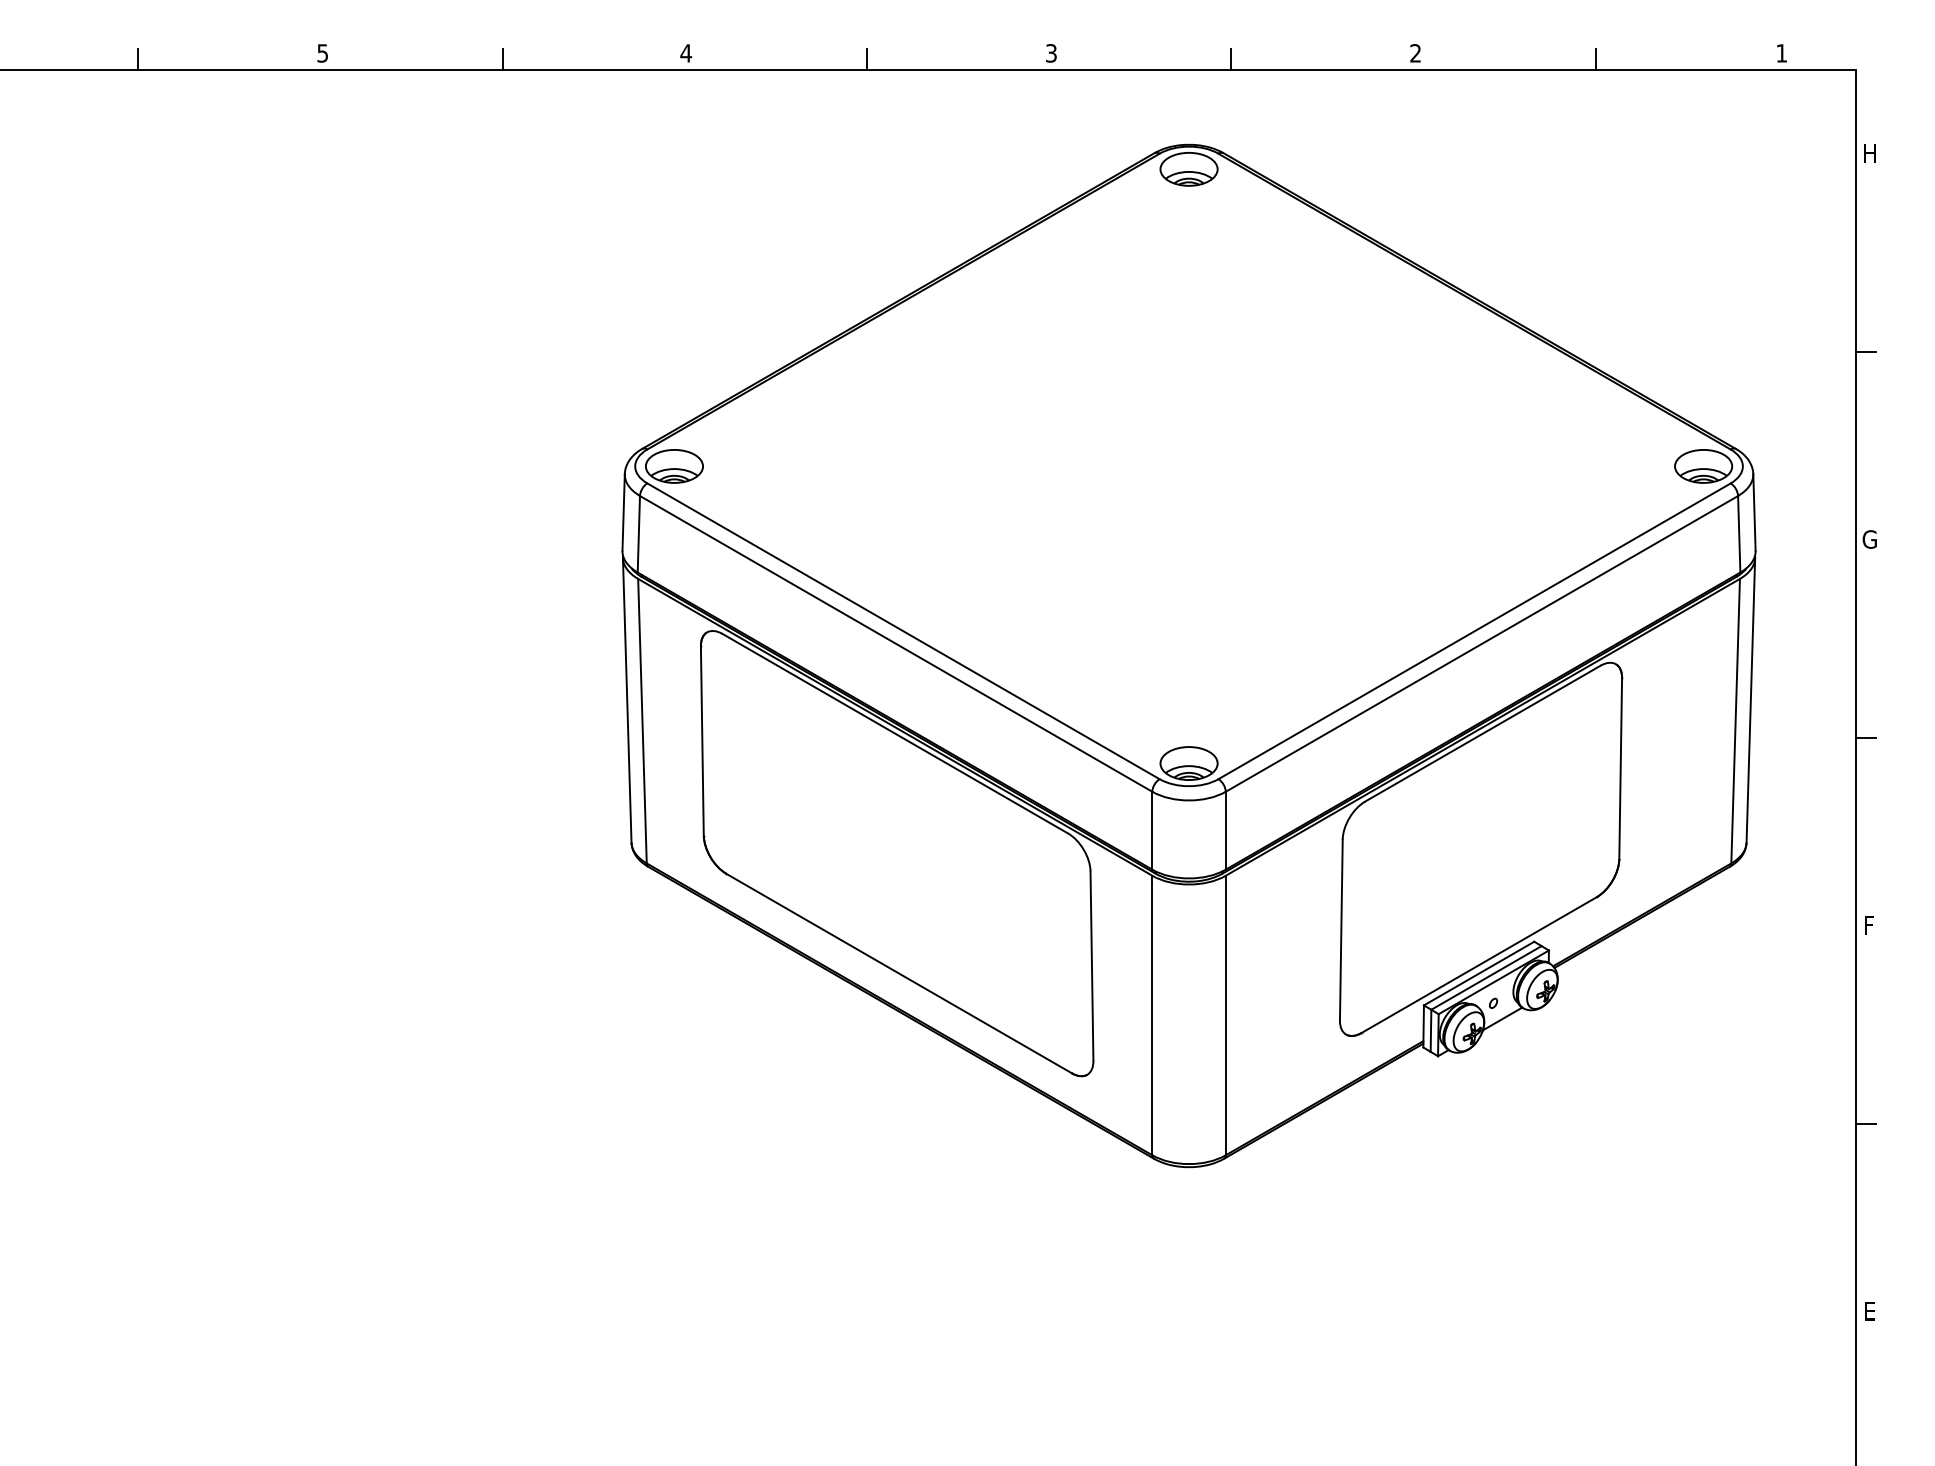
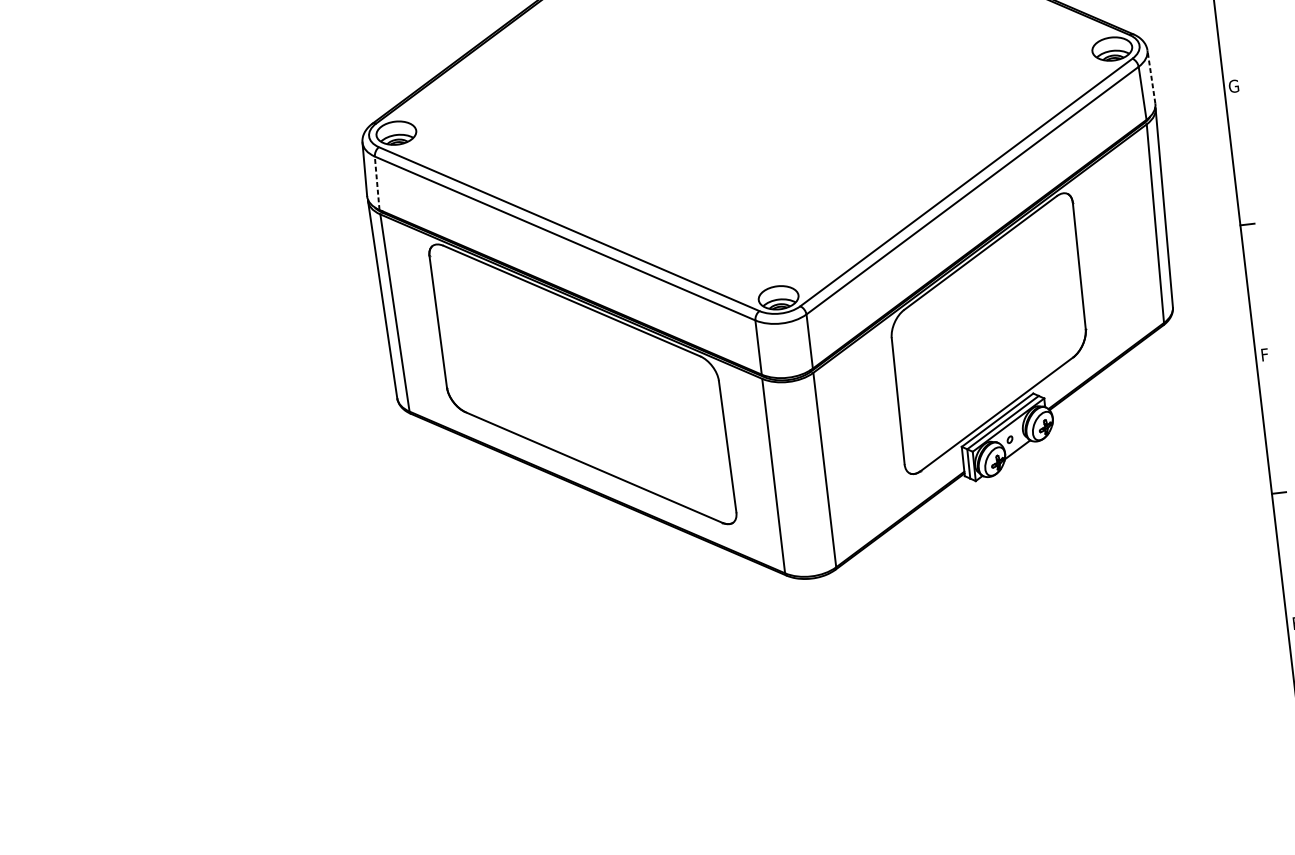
line: (1754, 511) -> (1151, 76), solid -> dashed
line: (638, 533) -> (376, 182), solid -> dashed

